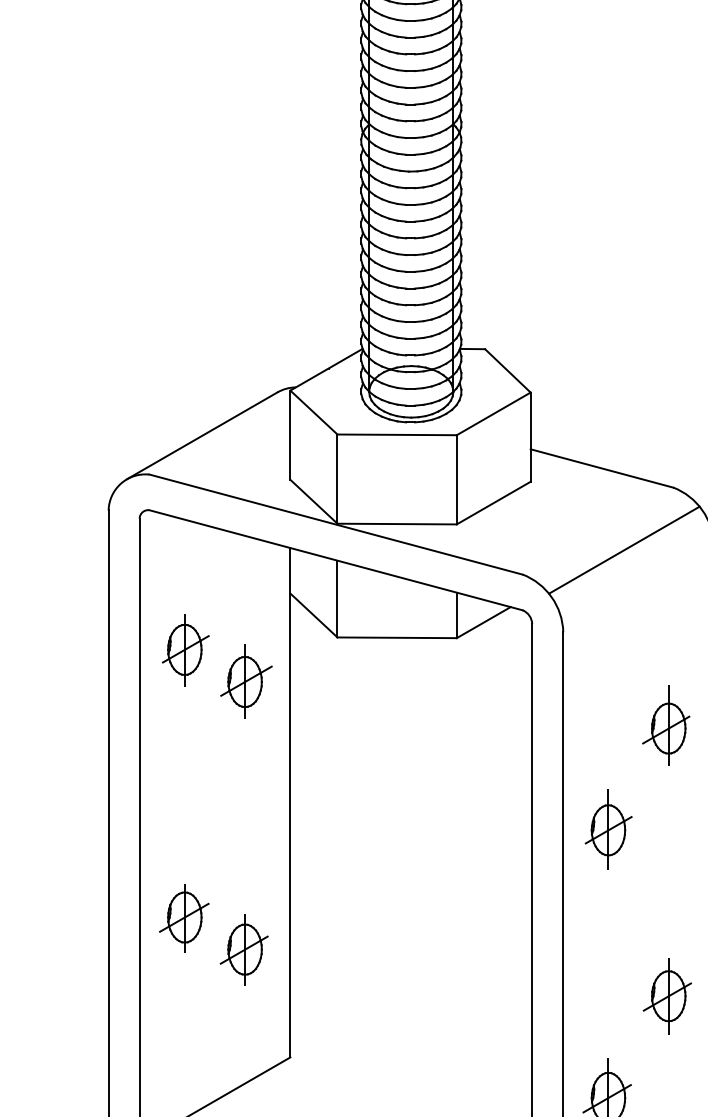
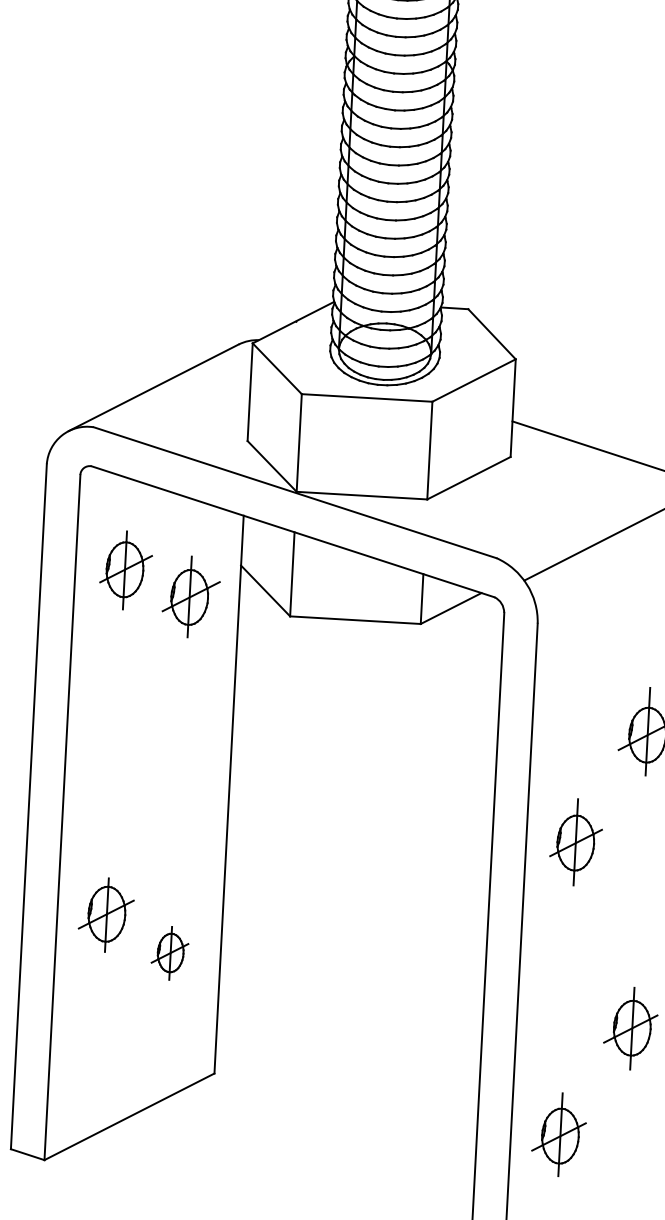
part: (185, 650) -> (125, 570), moved
part: (246, 681) -> (191, 596), moved
part: (243, 949) -> (169, 952), size x0.7

